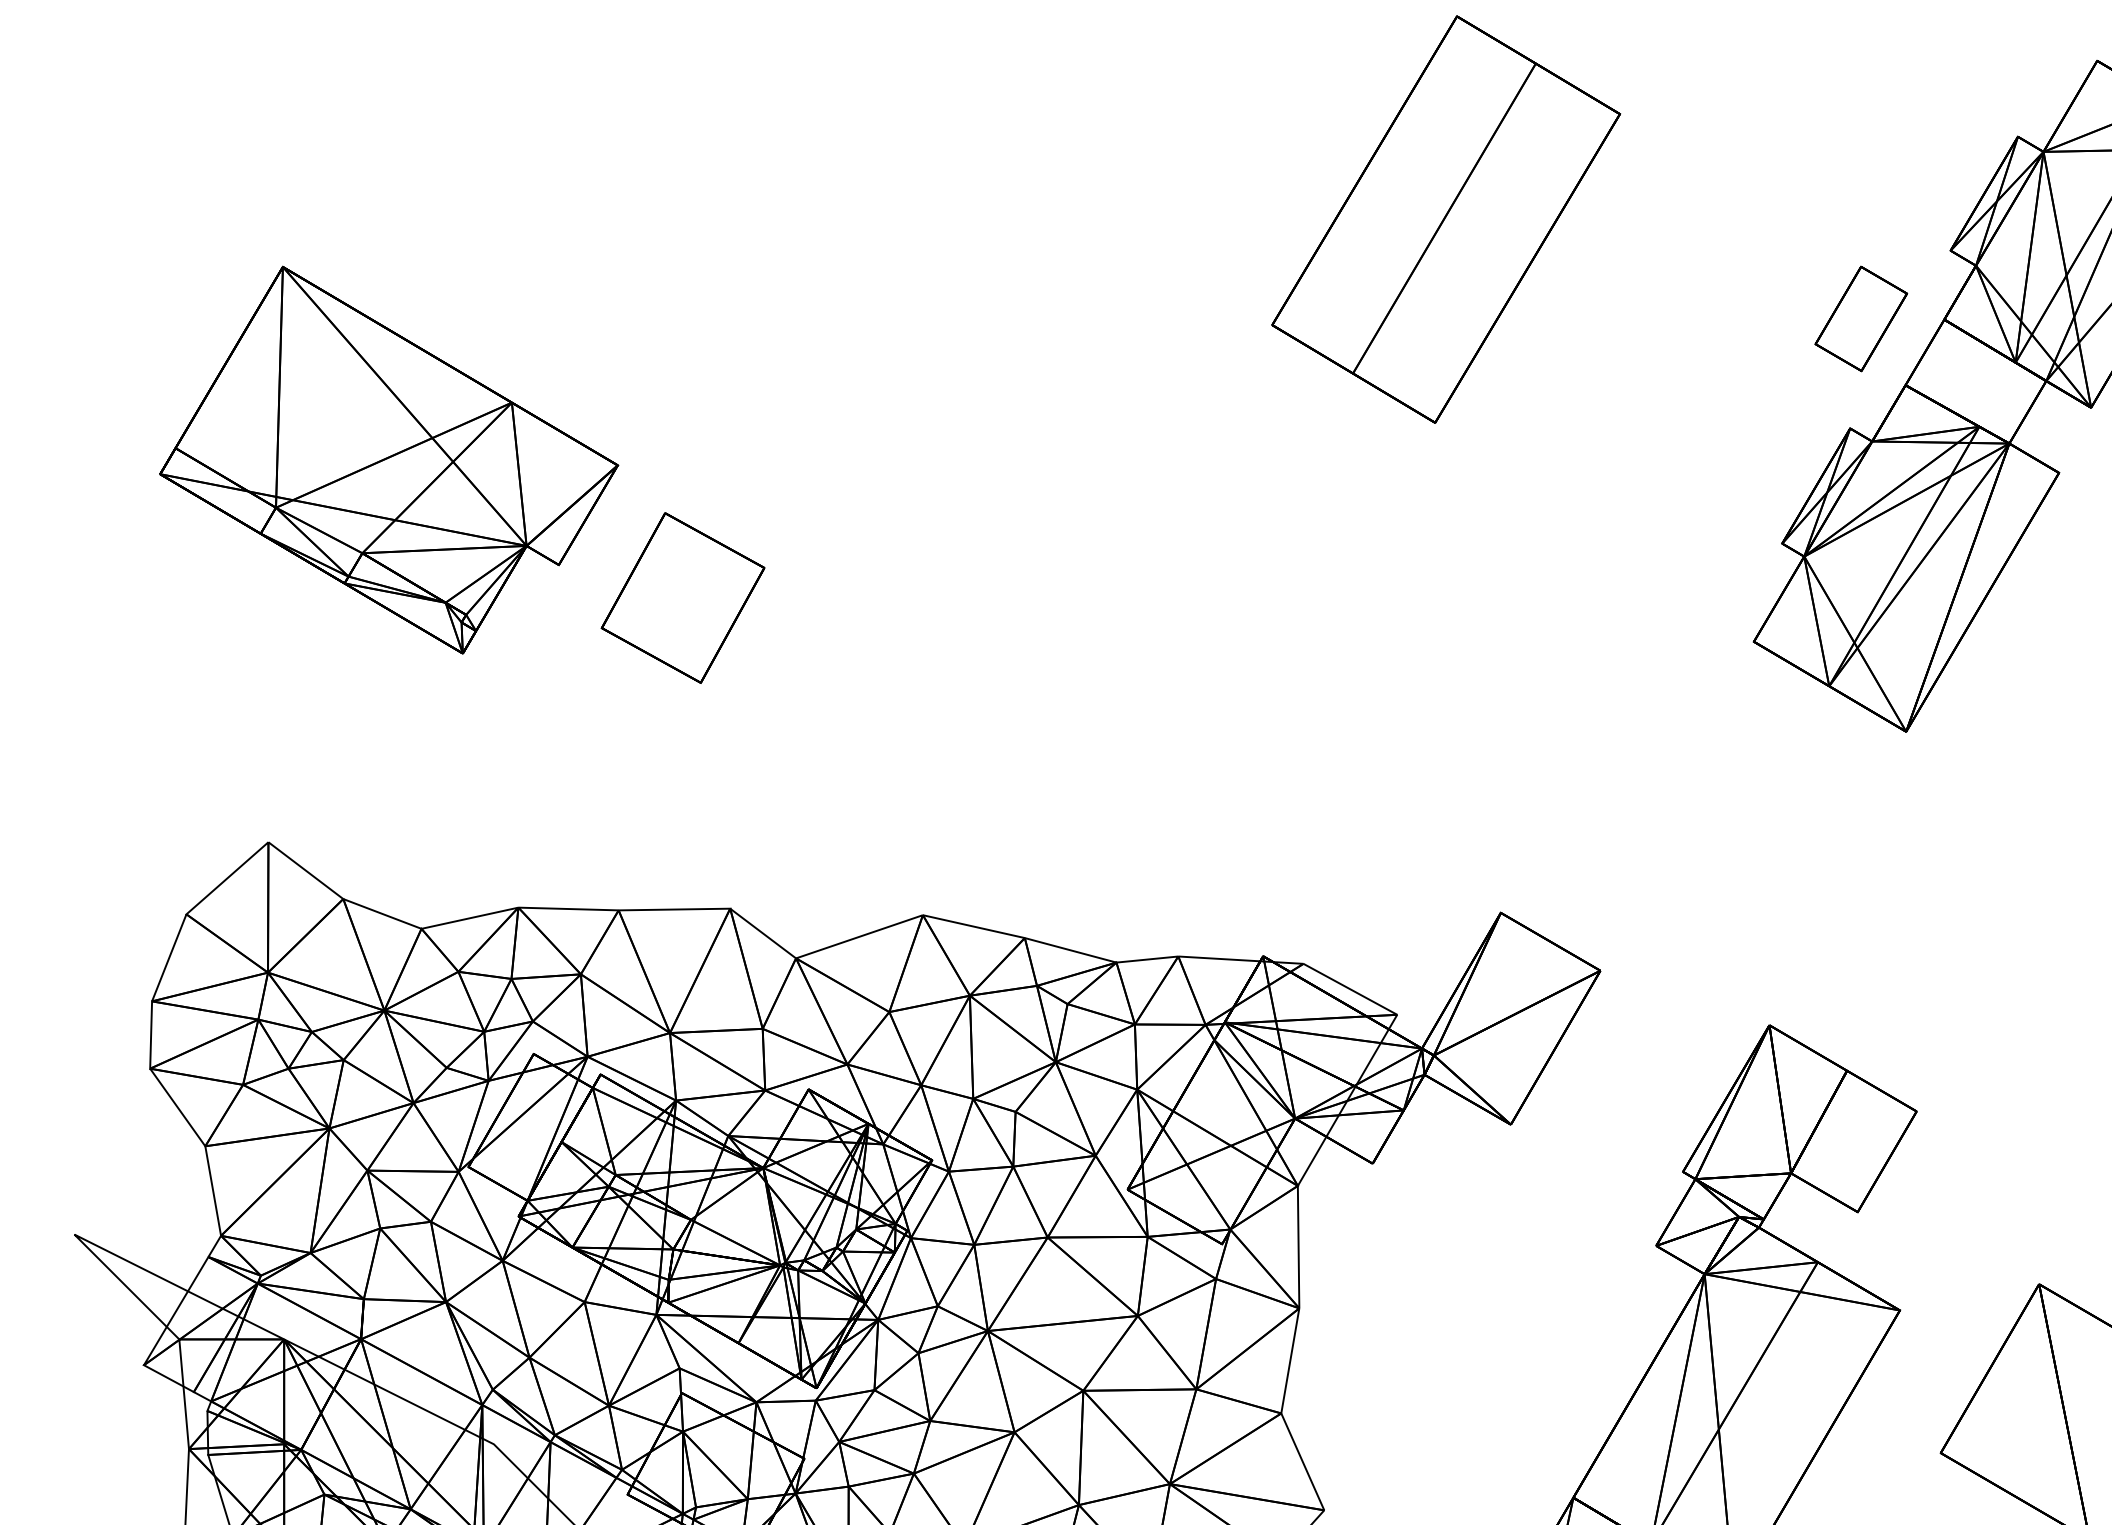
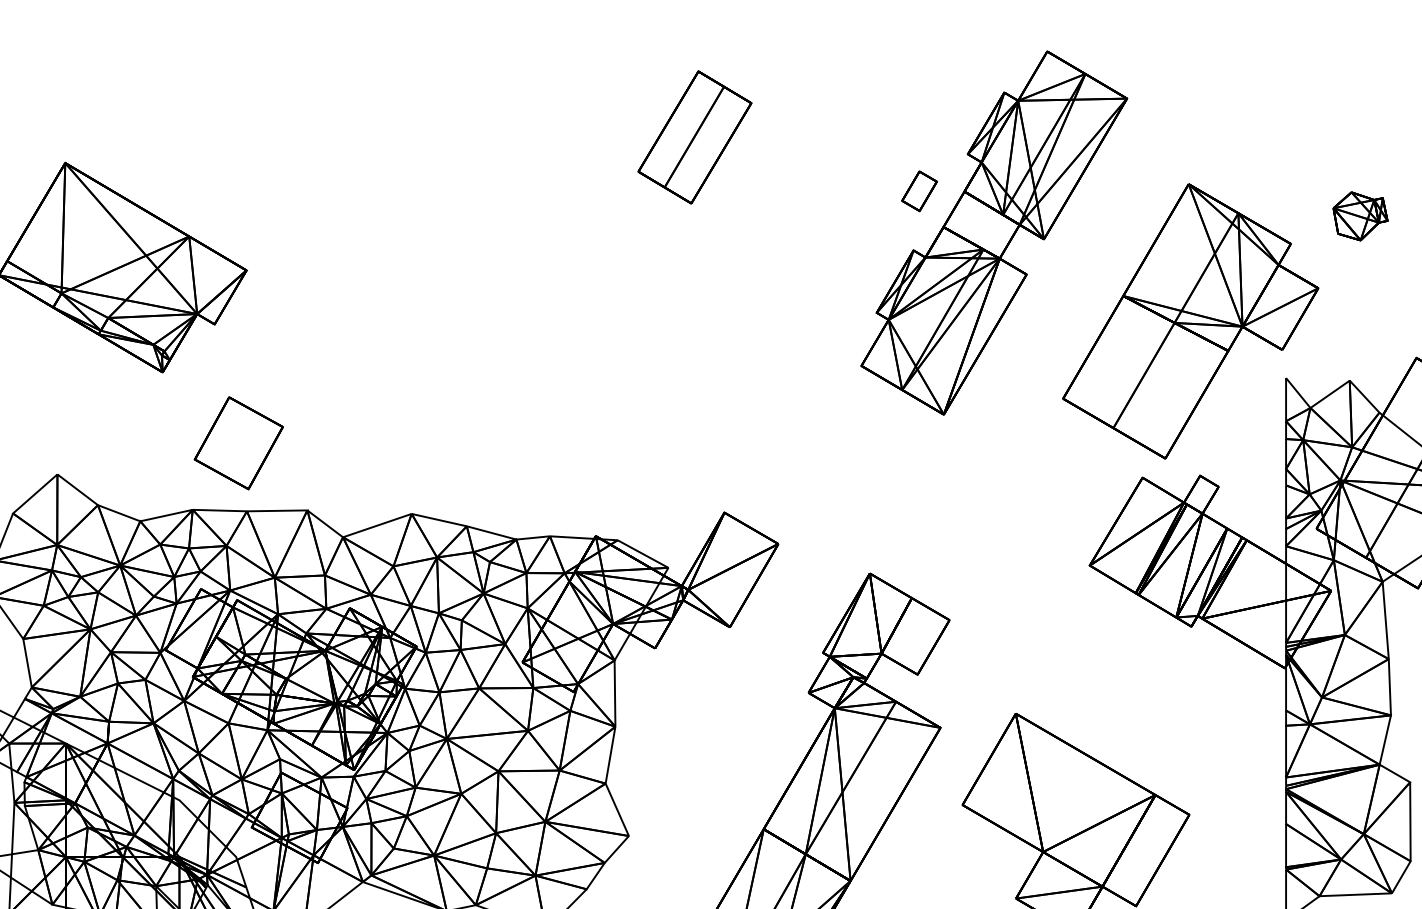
part: (1445, 219) -> (694, 137), size x0.6
part: (1861, 319) -> (919, 191), size x0.7
part: (682, 598) -> (238, 443), moved

